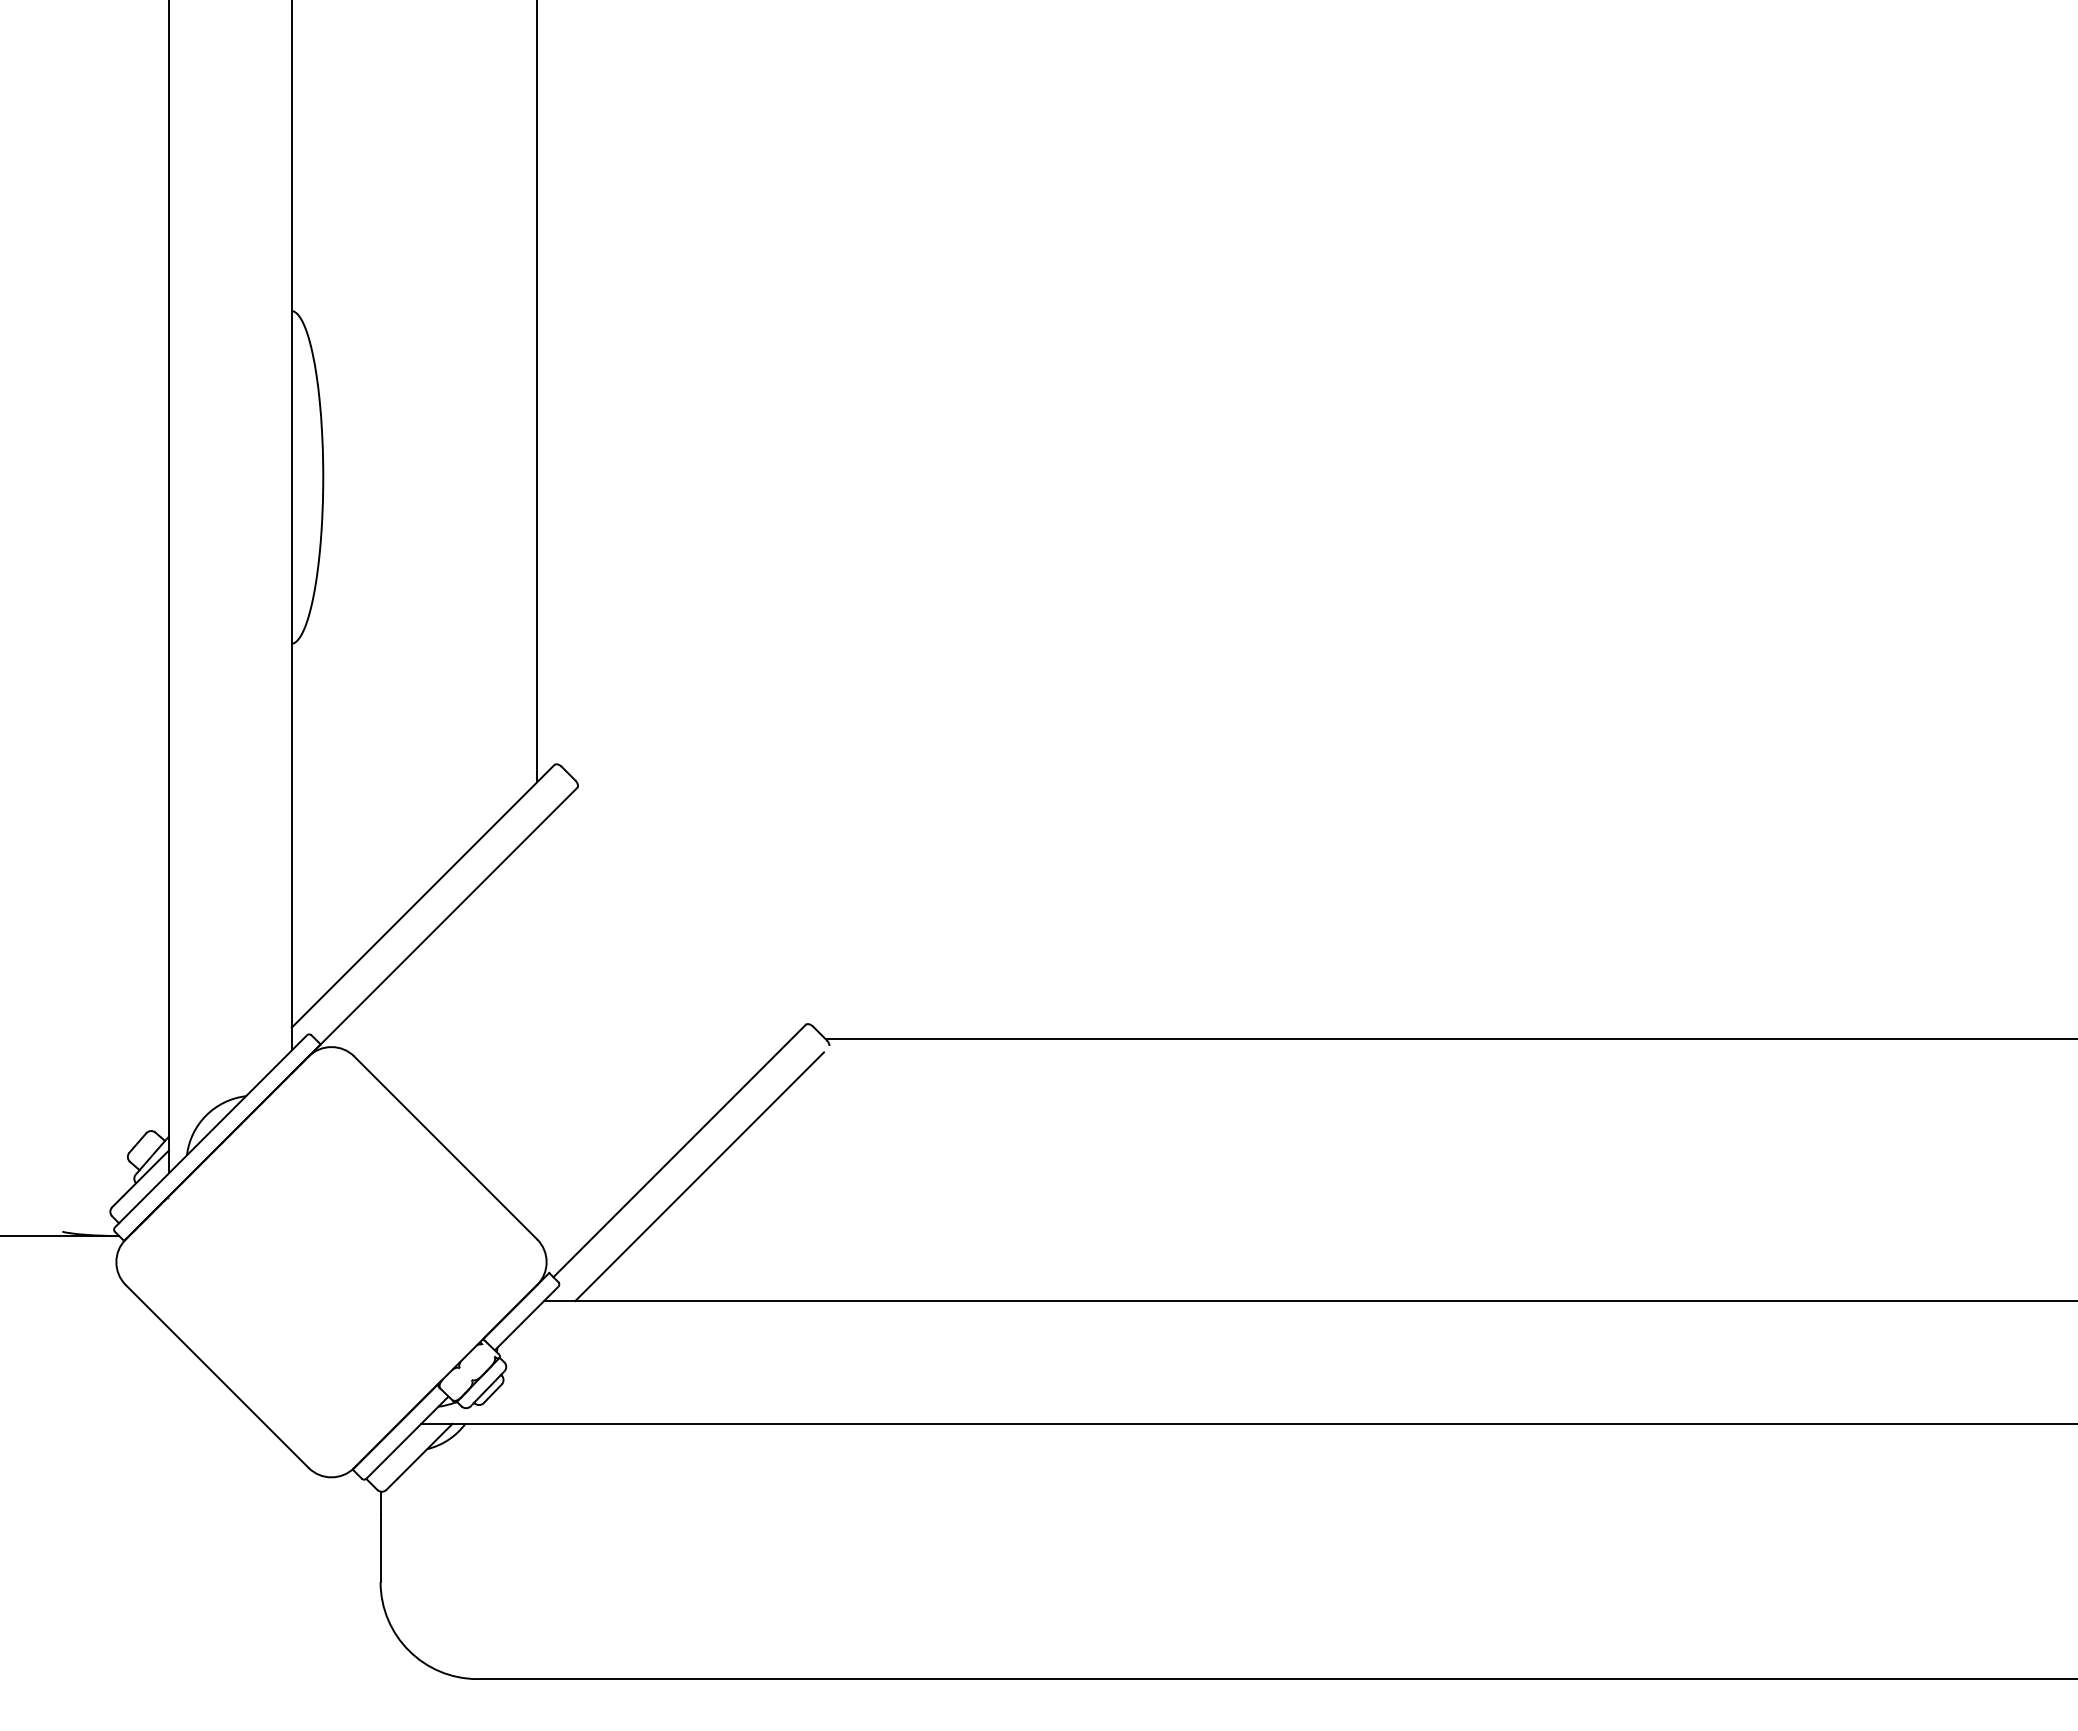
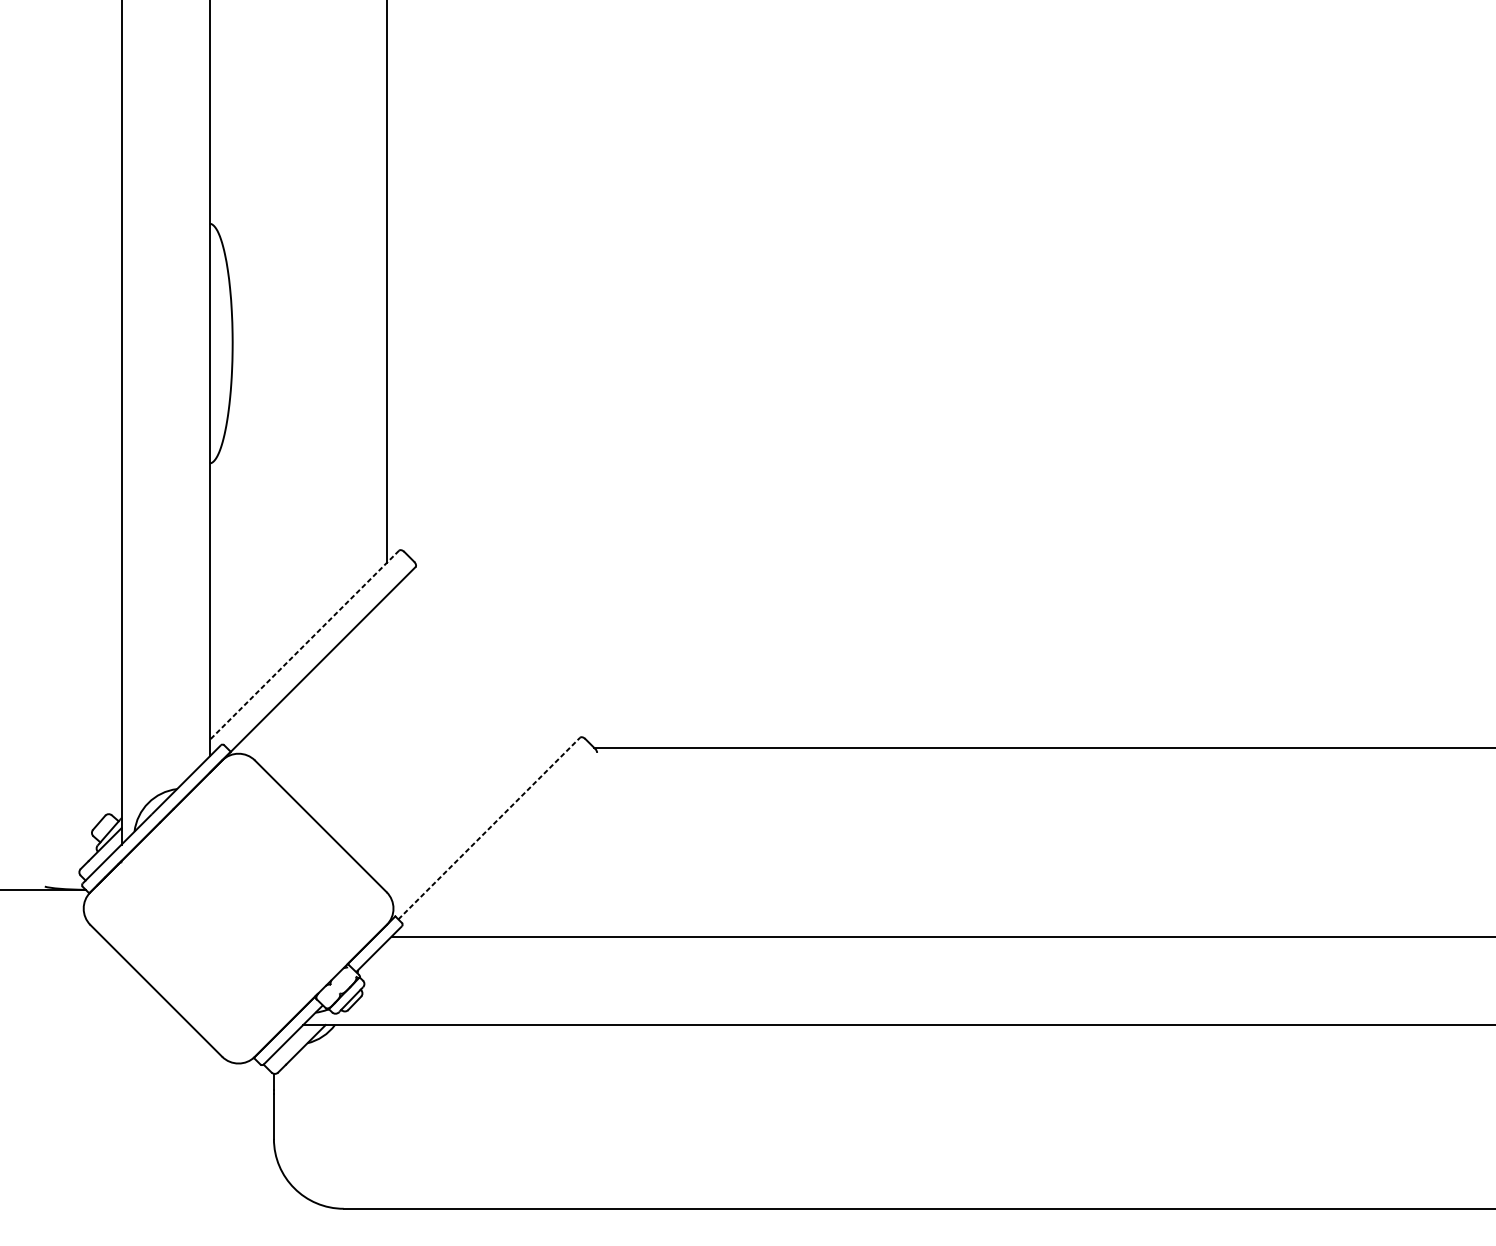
line: (423, 896) -> (304, 645), solid -> dashed
line: (679, 1150) -> (489, 828), solid -> dashed
line: (699, 1176) -> (503, 846), removed

